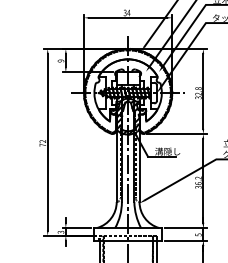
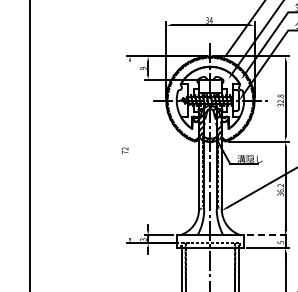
line: (48, 142) -> (130, 149), removed
line: (186, 228) -> (268, 235), solid -> dashed

